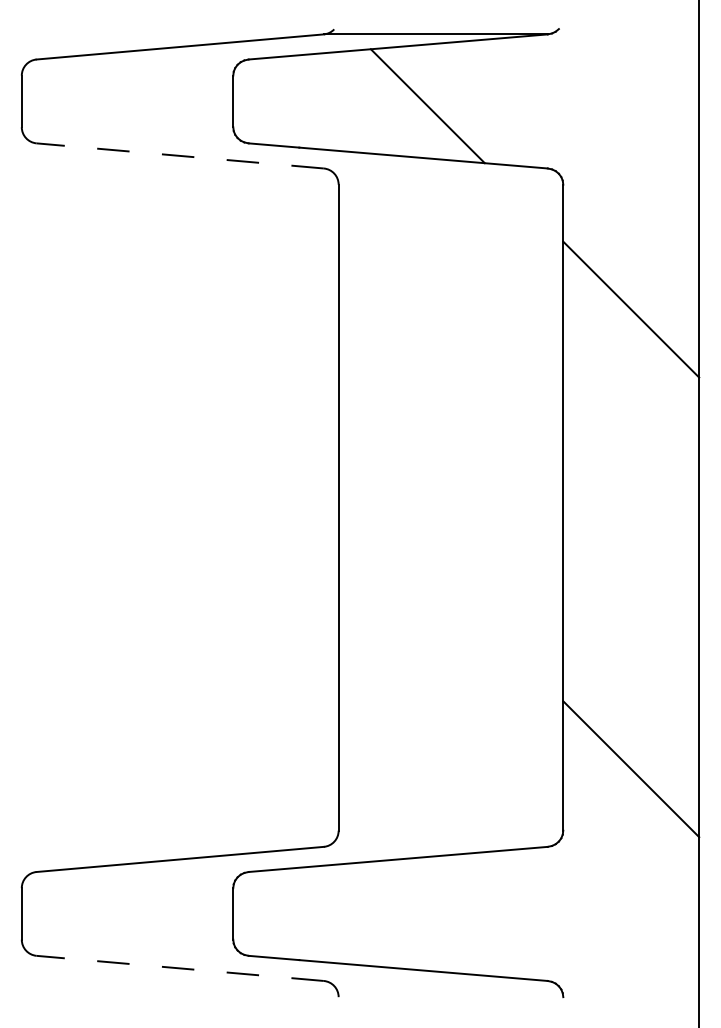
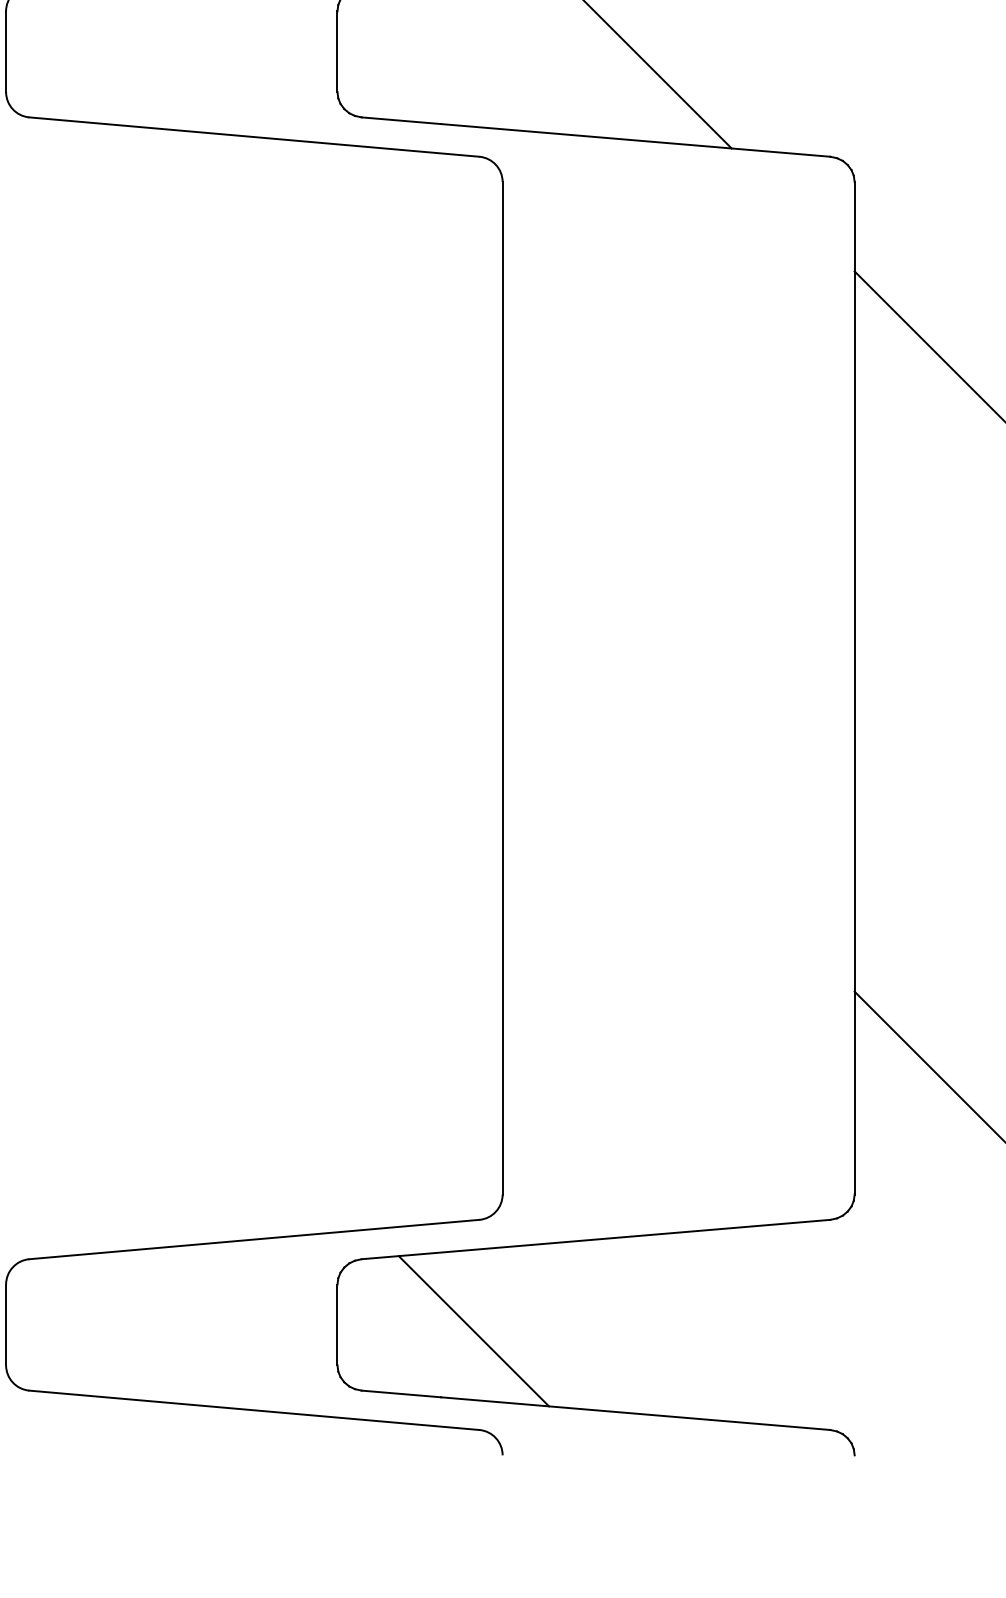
line: (179, 155) -> (253, 136), dashed -> solid
line: (320, 917) -> (474, 1330), added
line: (179, 968) -> (253, 1410), dashed -> solid

